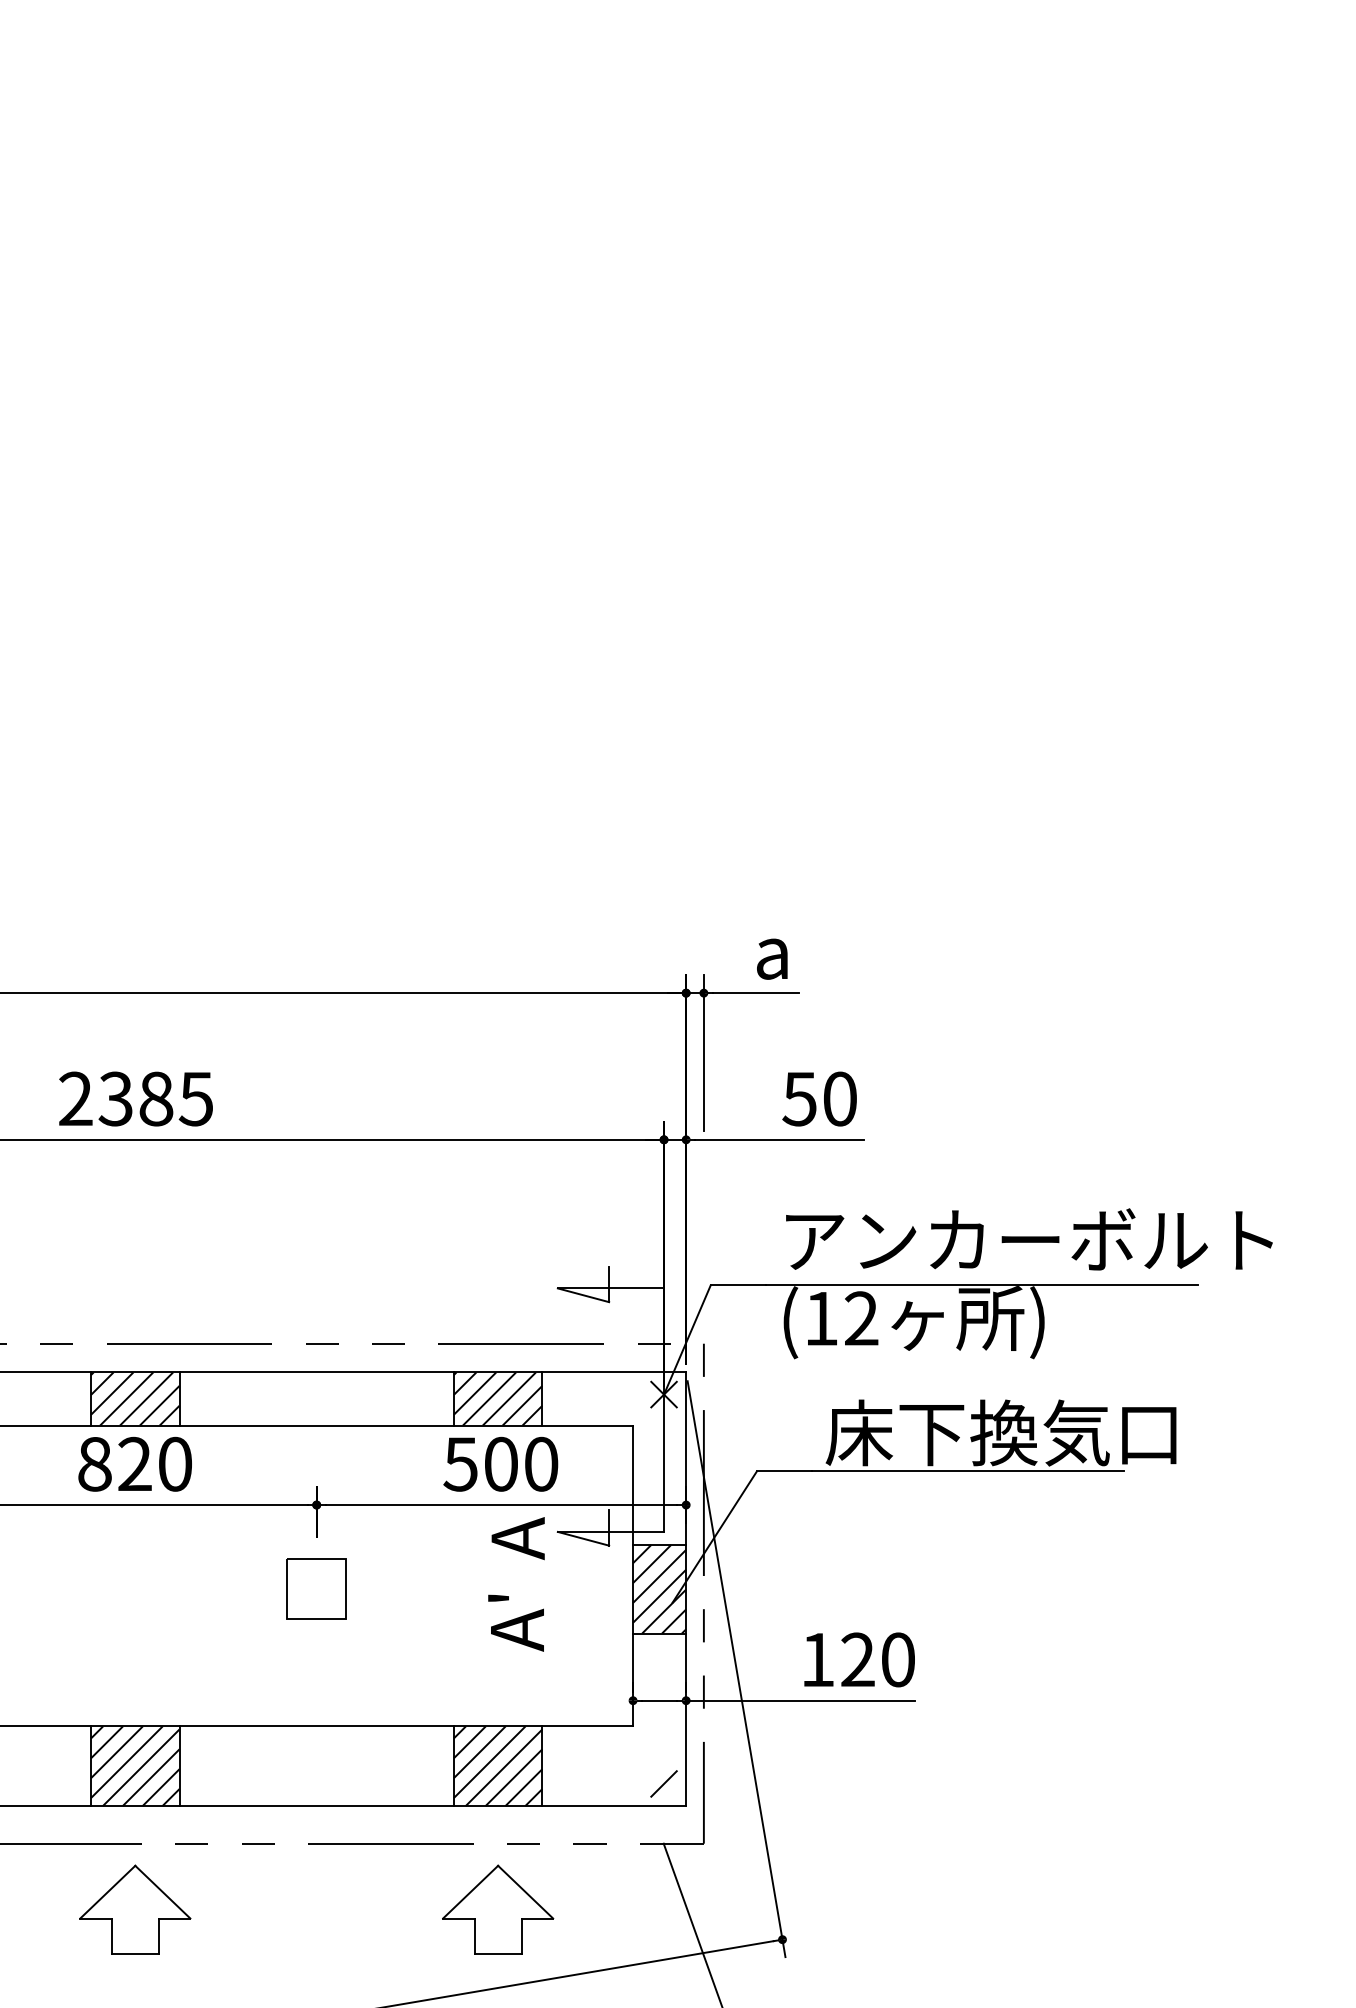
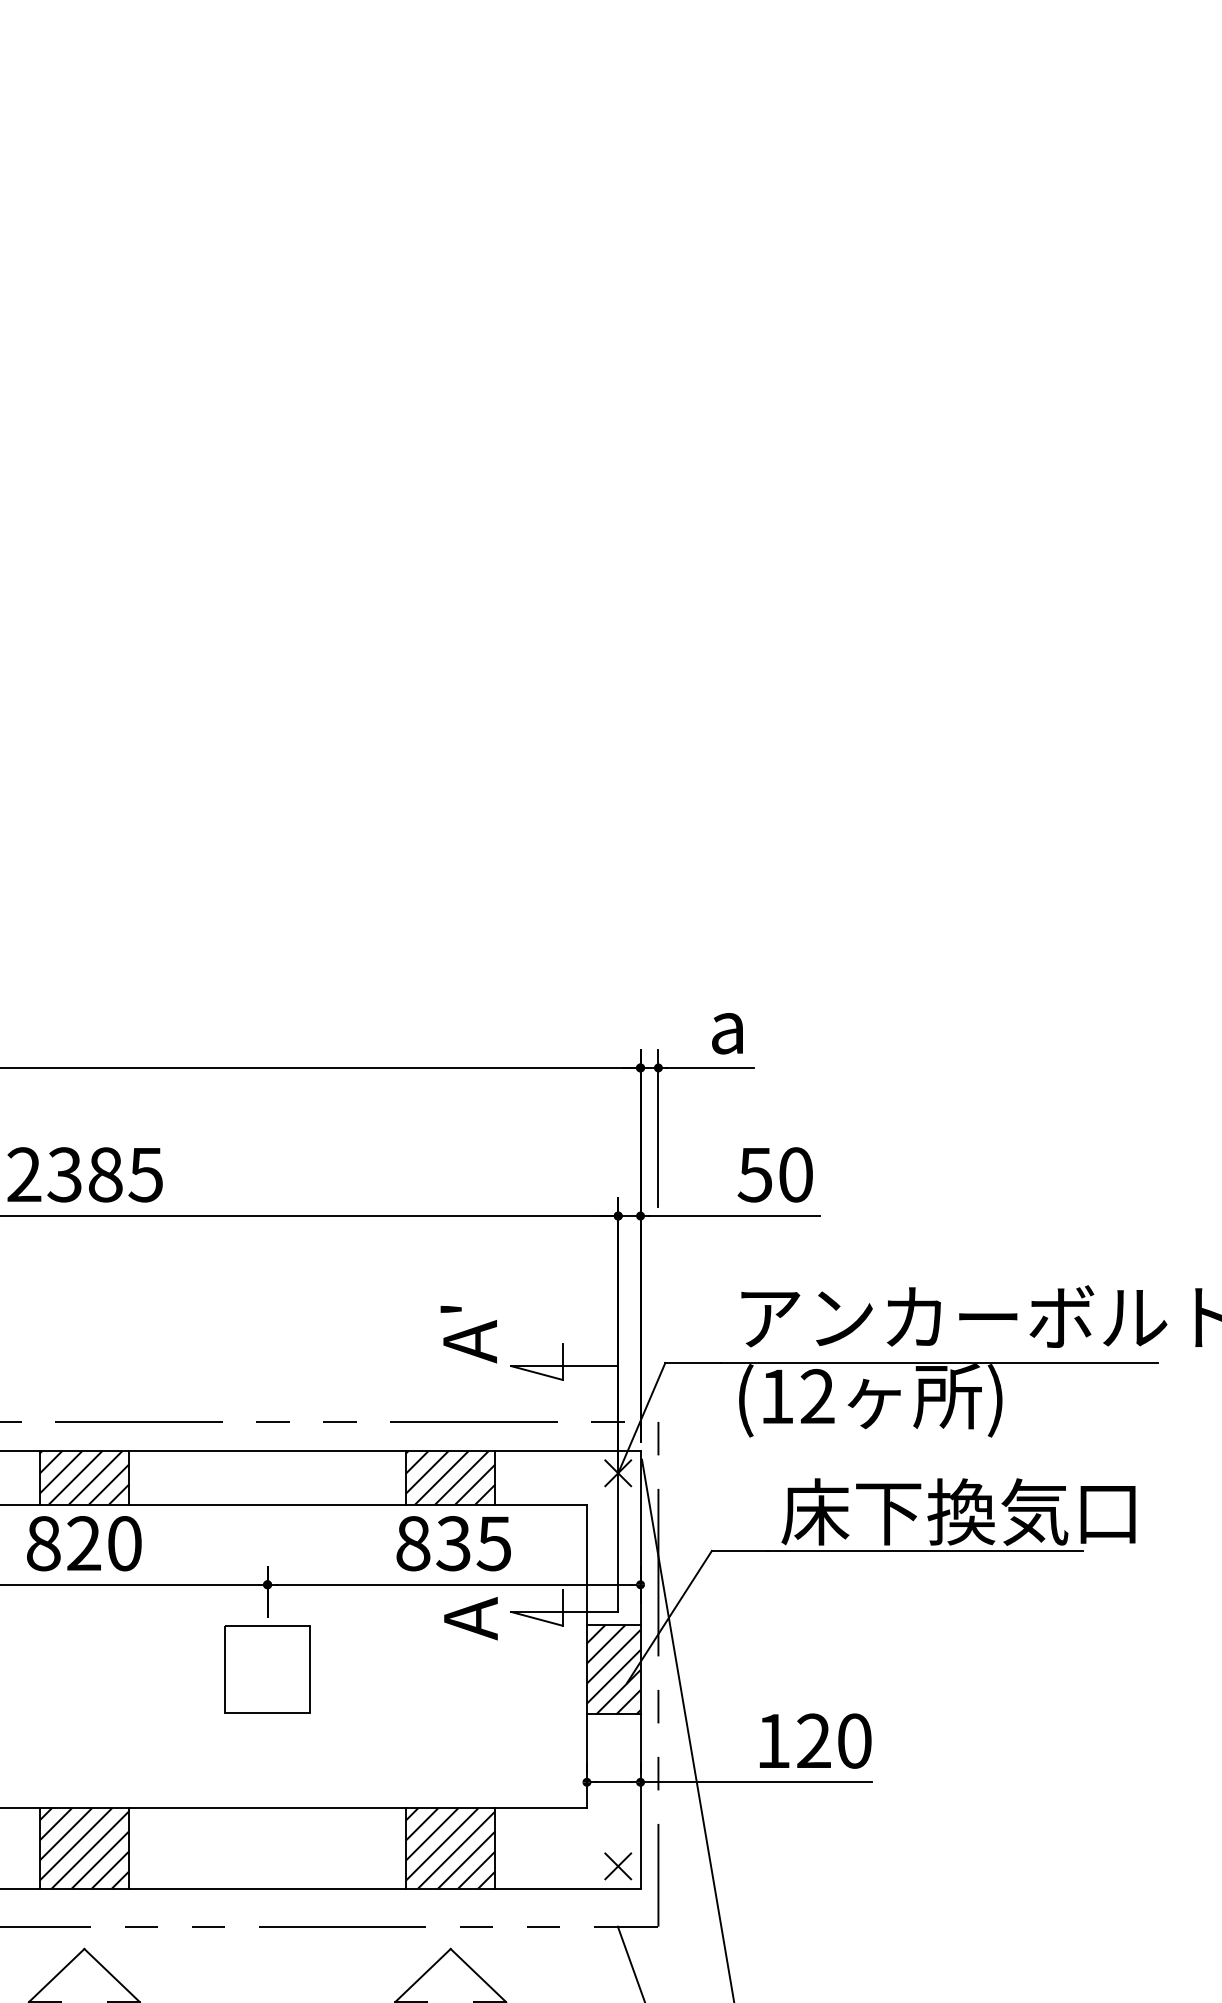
text: (500, 1463) -> (453, 1542), 500 -> 835
part: (316, 1588) -> (267, 1669), size x1.43
text: (515, 1622) -> (468, 1333), moved
line: (663, 1783) -> (617, 1865), added

